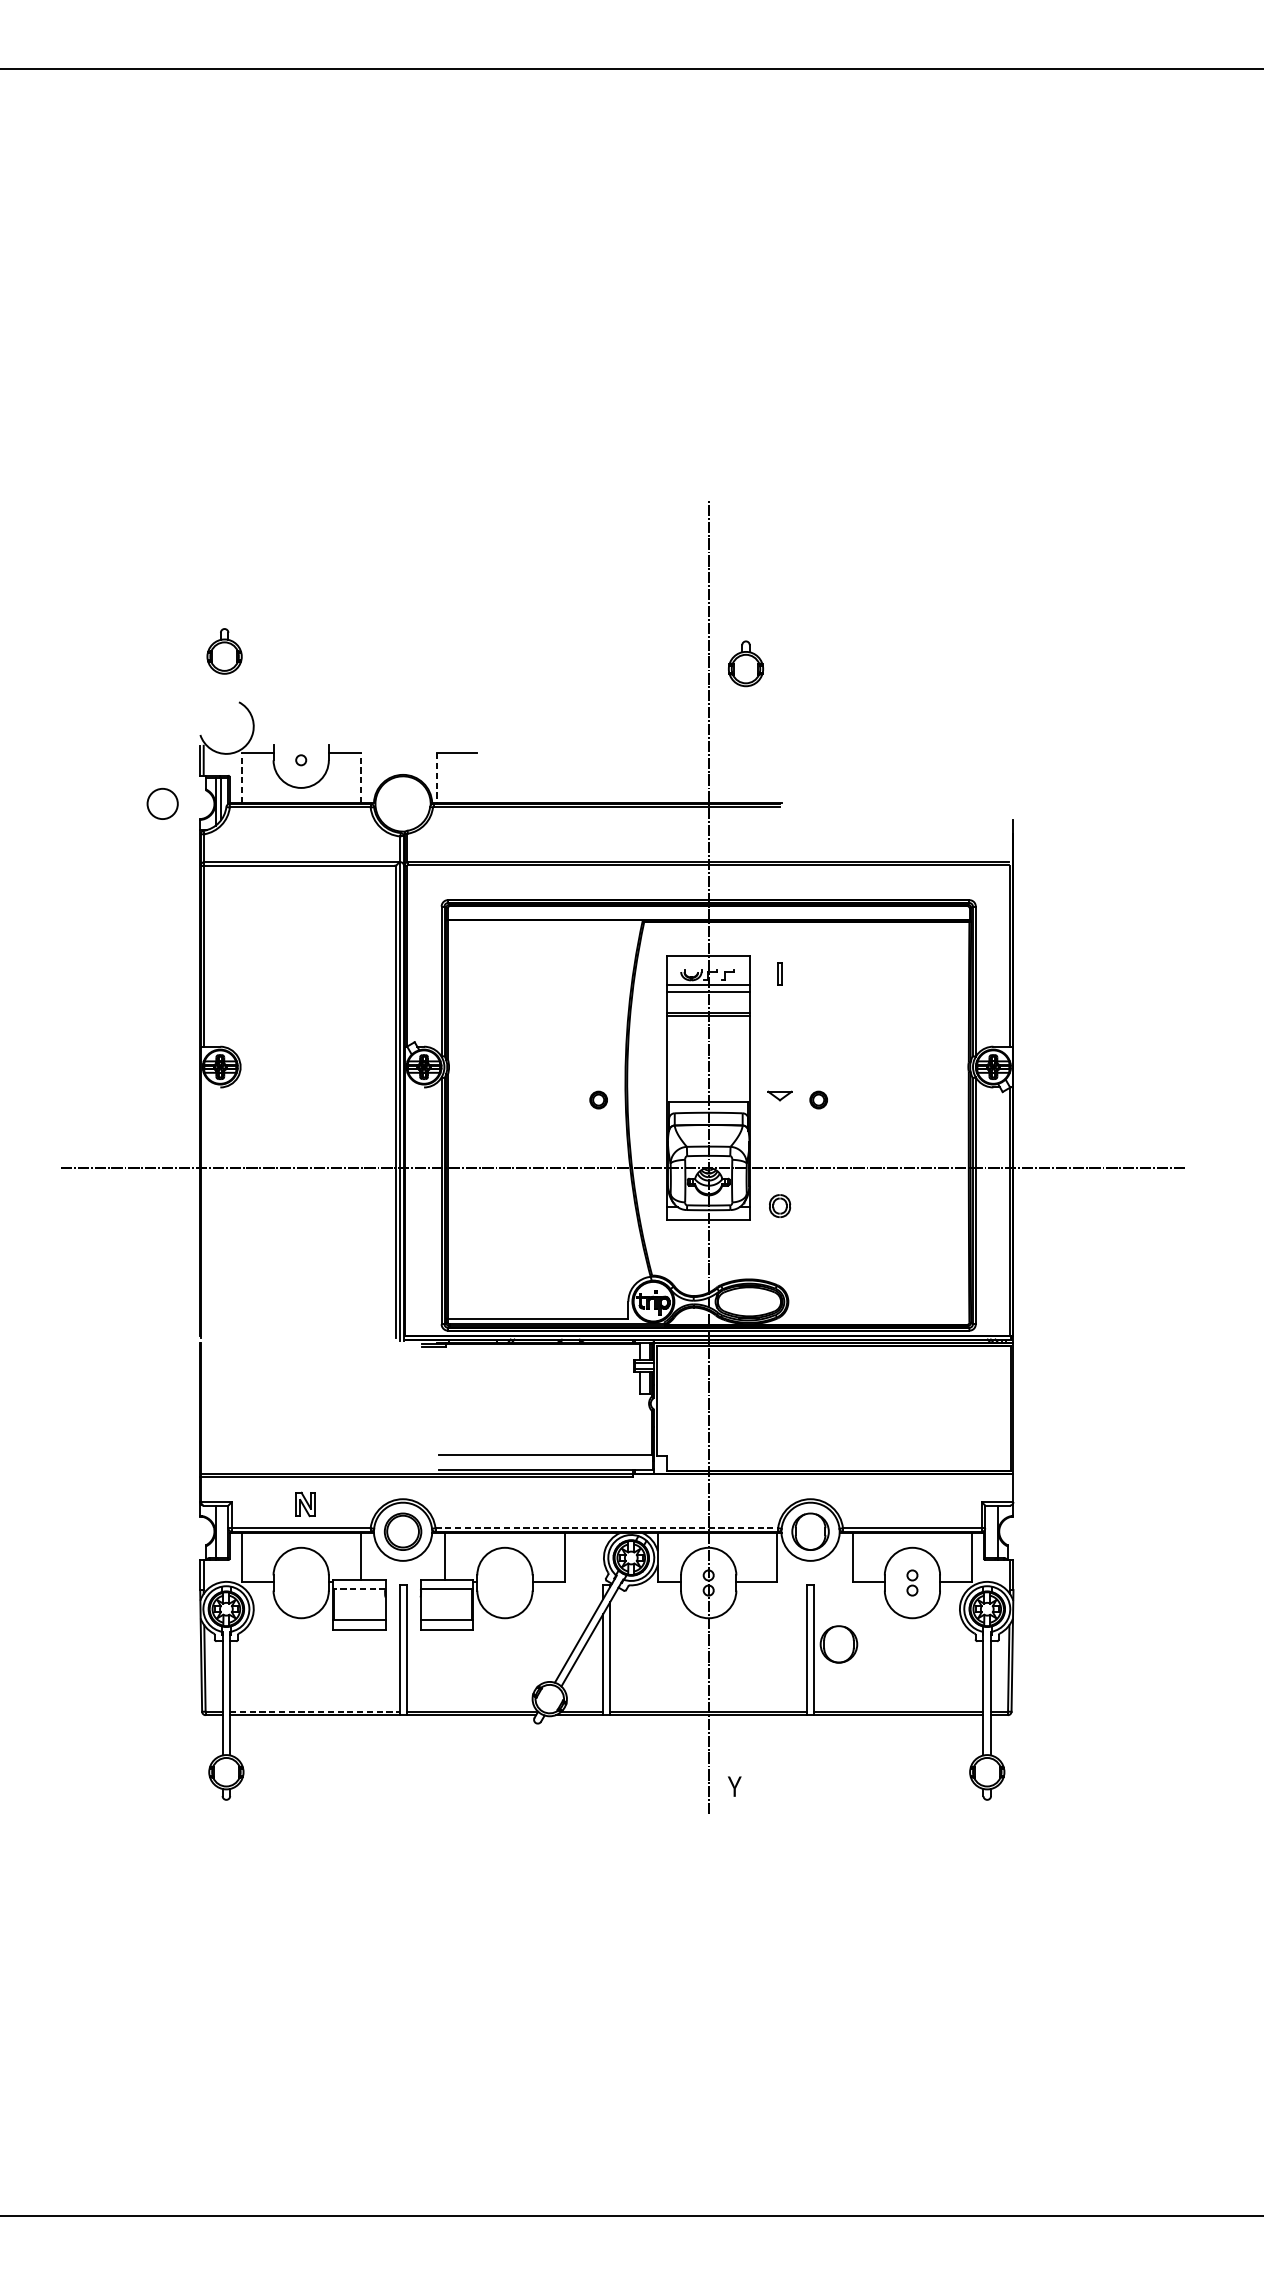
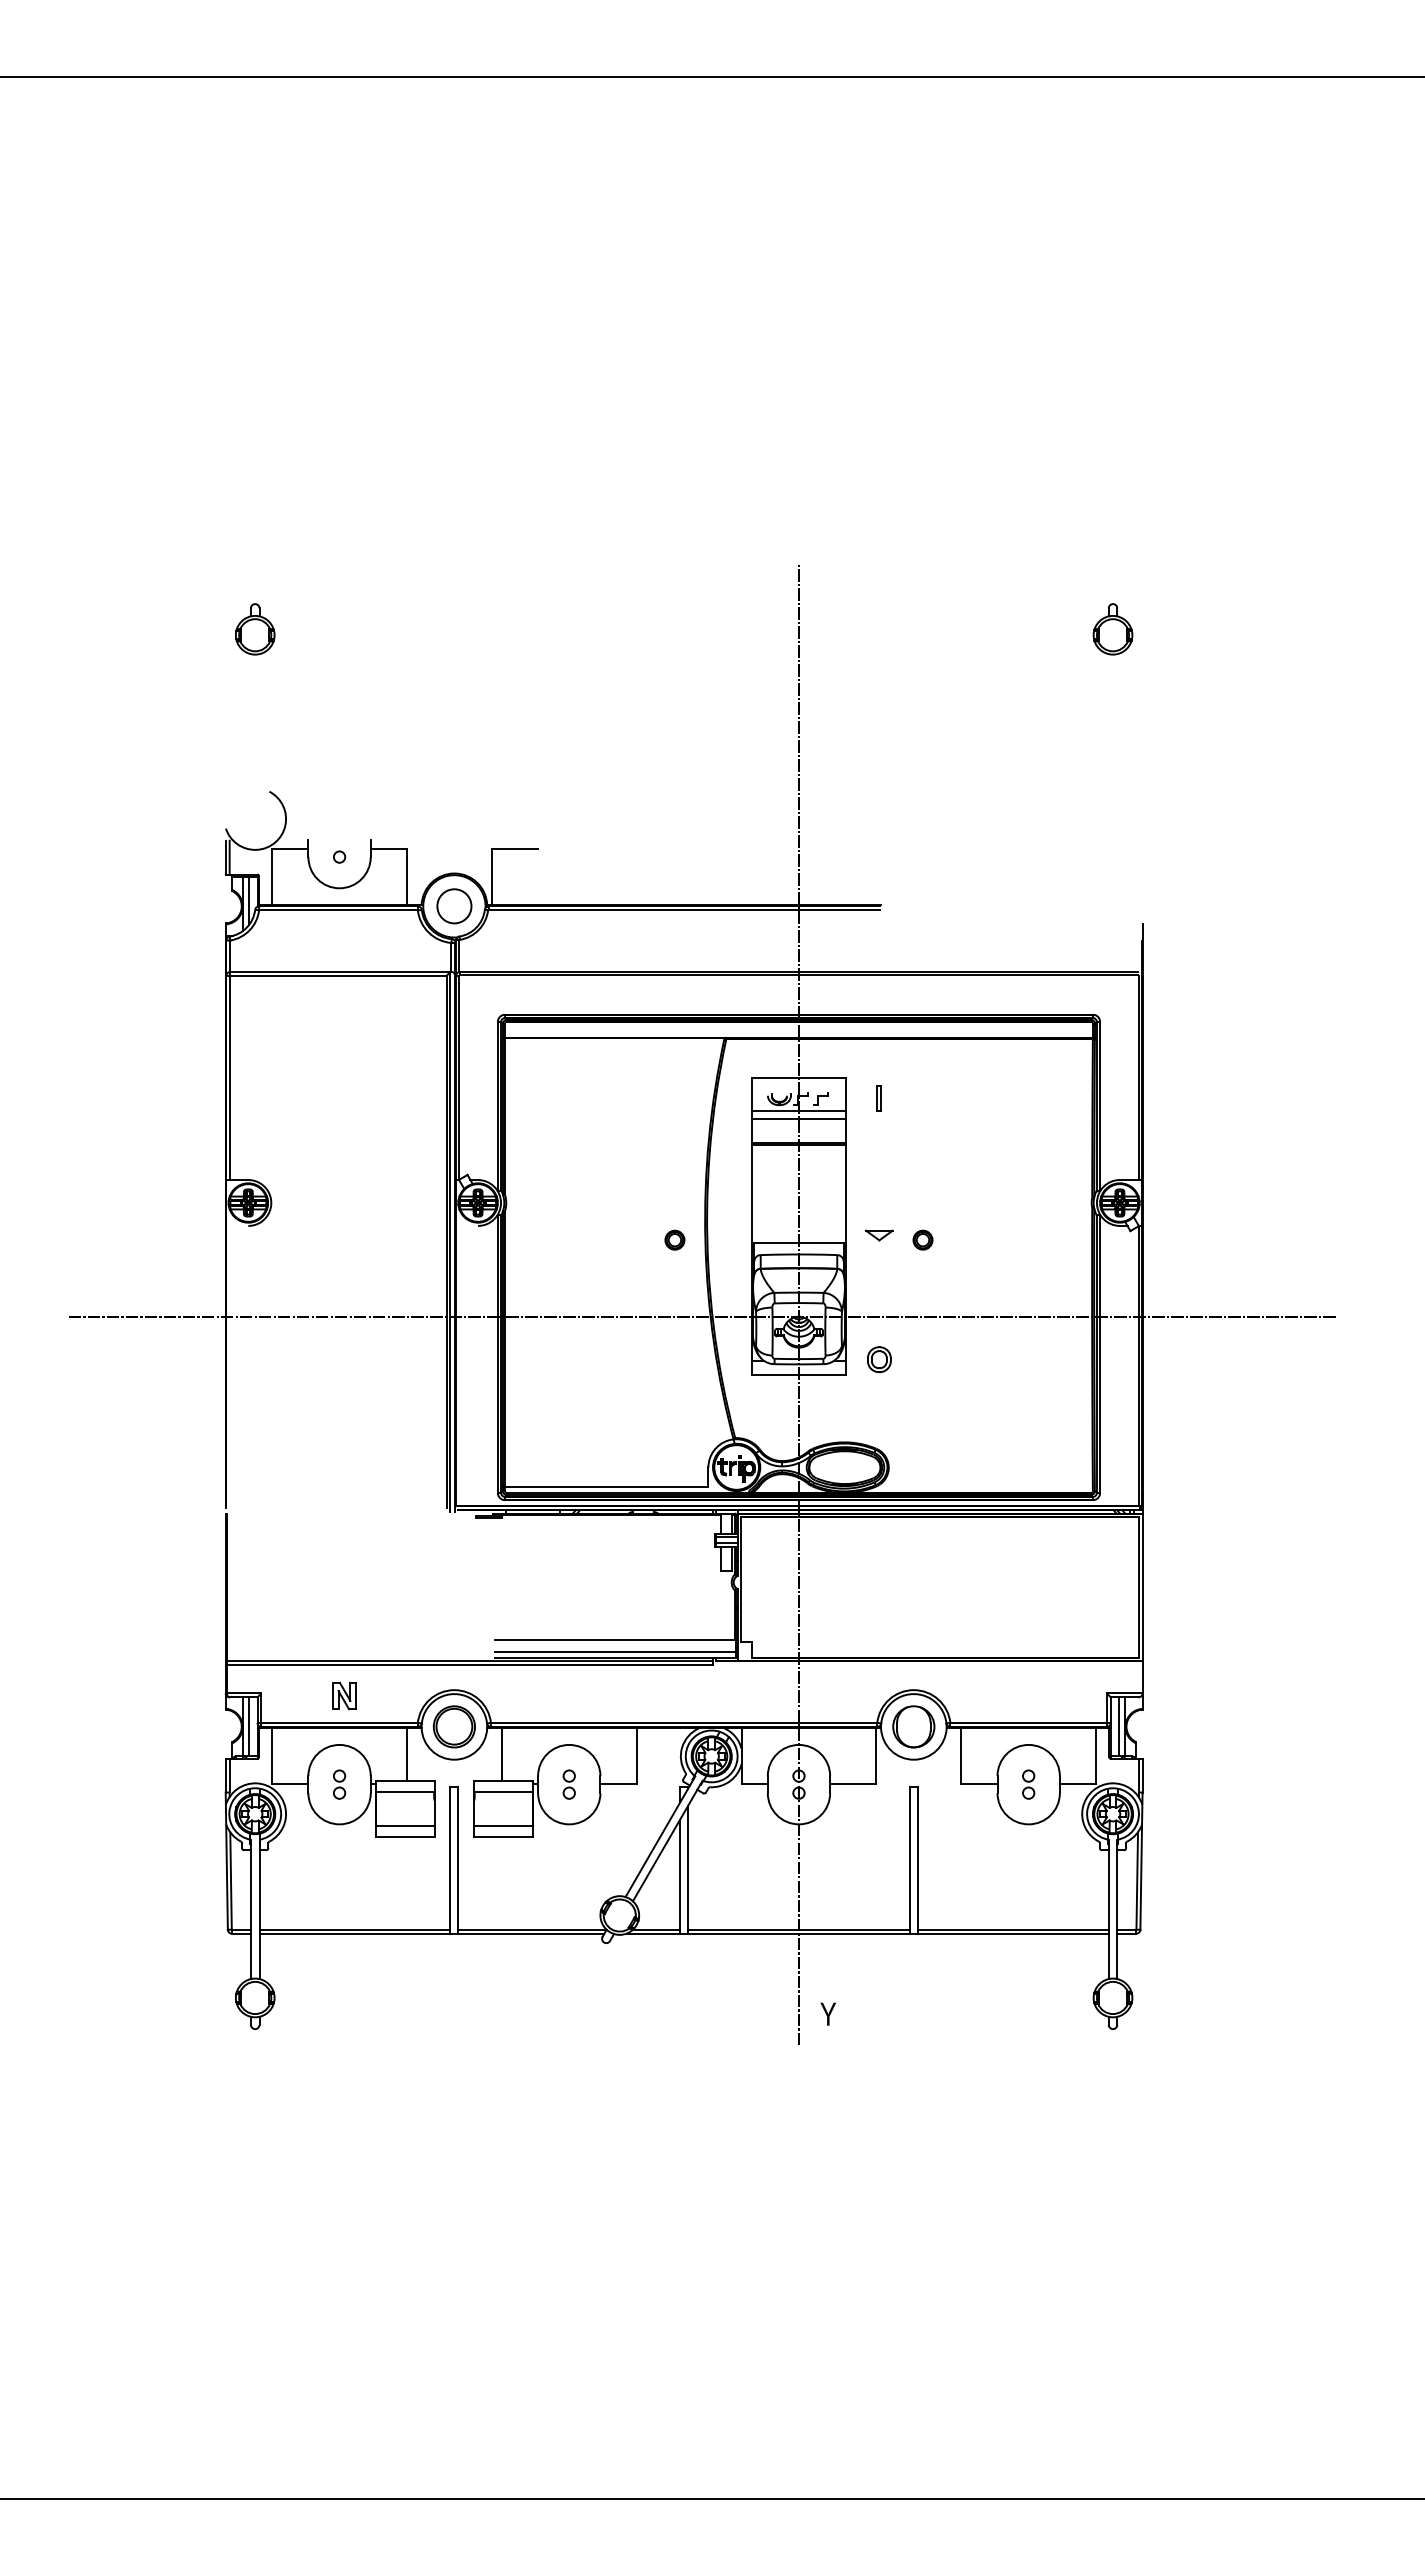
part: (224, 651) -> (255, 629), moved
part: (745, 663) -> (1112, 629), moved
line: (241, 778) -> (272, 877), dashed -> solid
line: (360, 778) -> (406, 877), dashed -> solid
line: (436, 778) -> (492, 877), dashed -> solid
circle: (162, 804) -> (454, 906), moved
line: (545, 1464) -> (615, 1651), added
line: (607, 1527) -> (684, 1722), dashed -> solid
line: (221, 1531) -> (249, 1726), added
line: (992, 1531) -> (1118, 1726), added
part: (301, 1582) -> (339, 1784), added
part: (504, 1582) -> (568, 1784), added
line: (359, 1589) -> (405, 1791), dashed -> solid
part: (838, 1644) -> (945, 1853), removed
line: (315, 1711) -> (355, 1929), dashed -> solid

